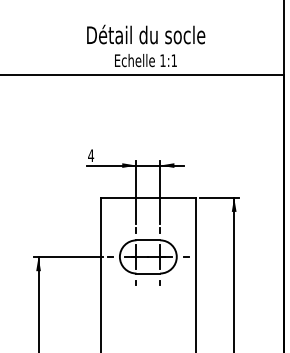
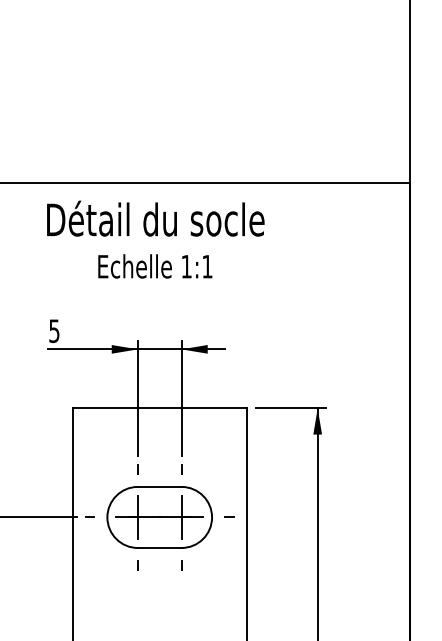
text: (146, 45) -> (156, 238), moved
text: (91, 155) -> (55, 330), 4 -> 5

